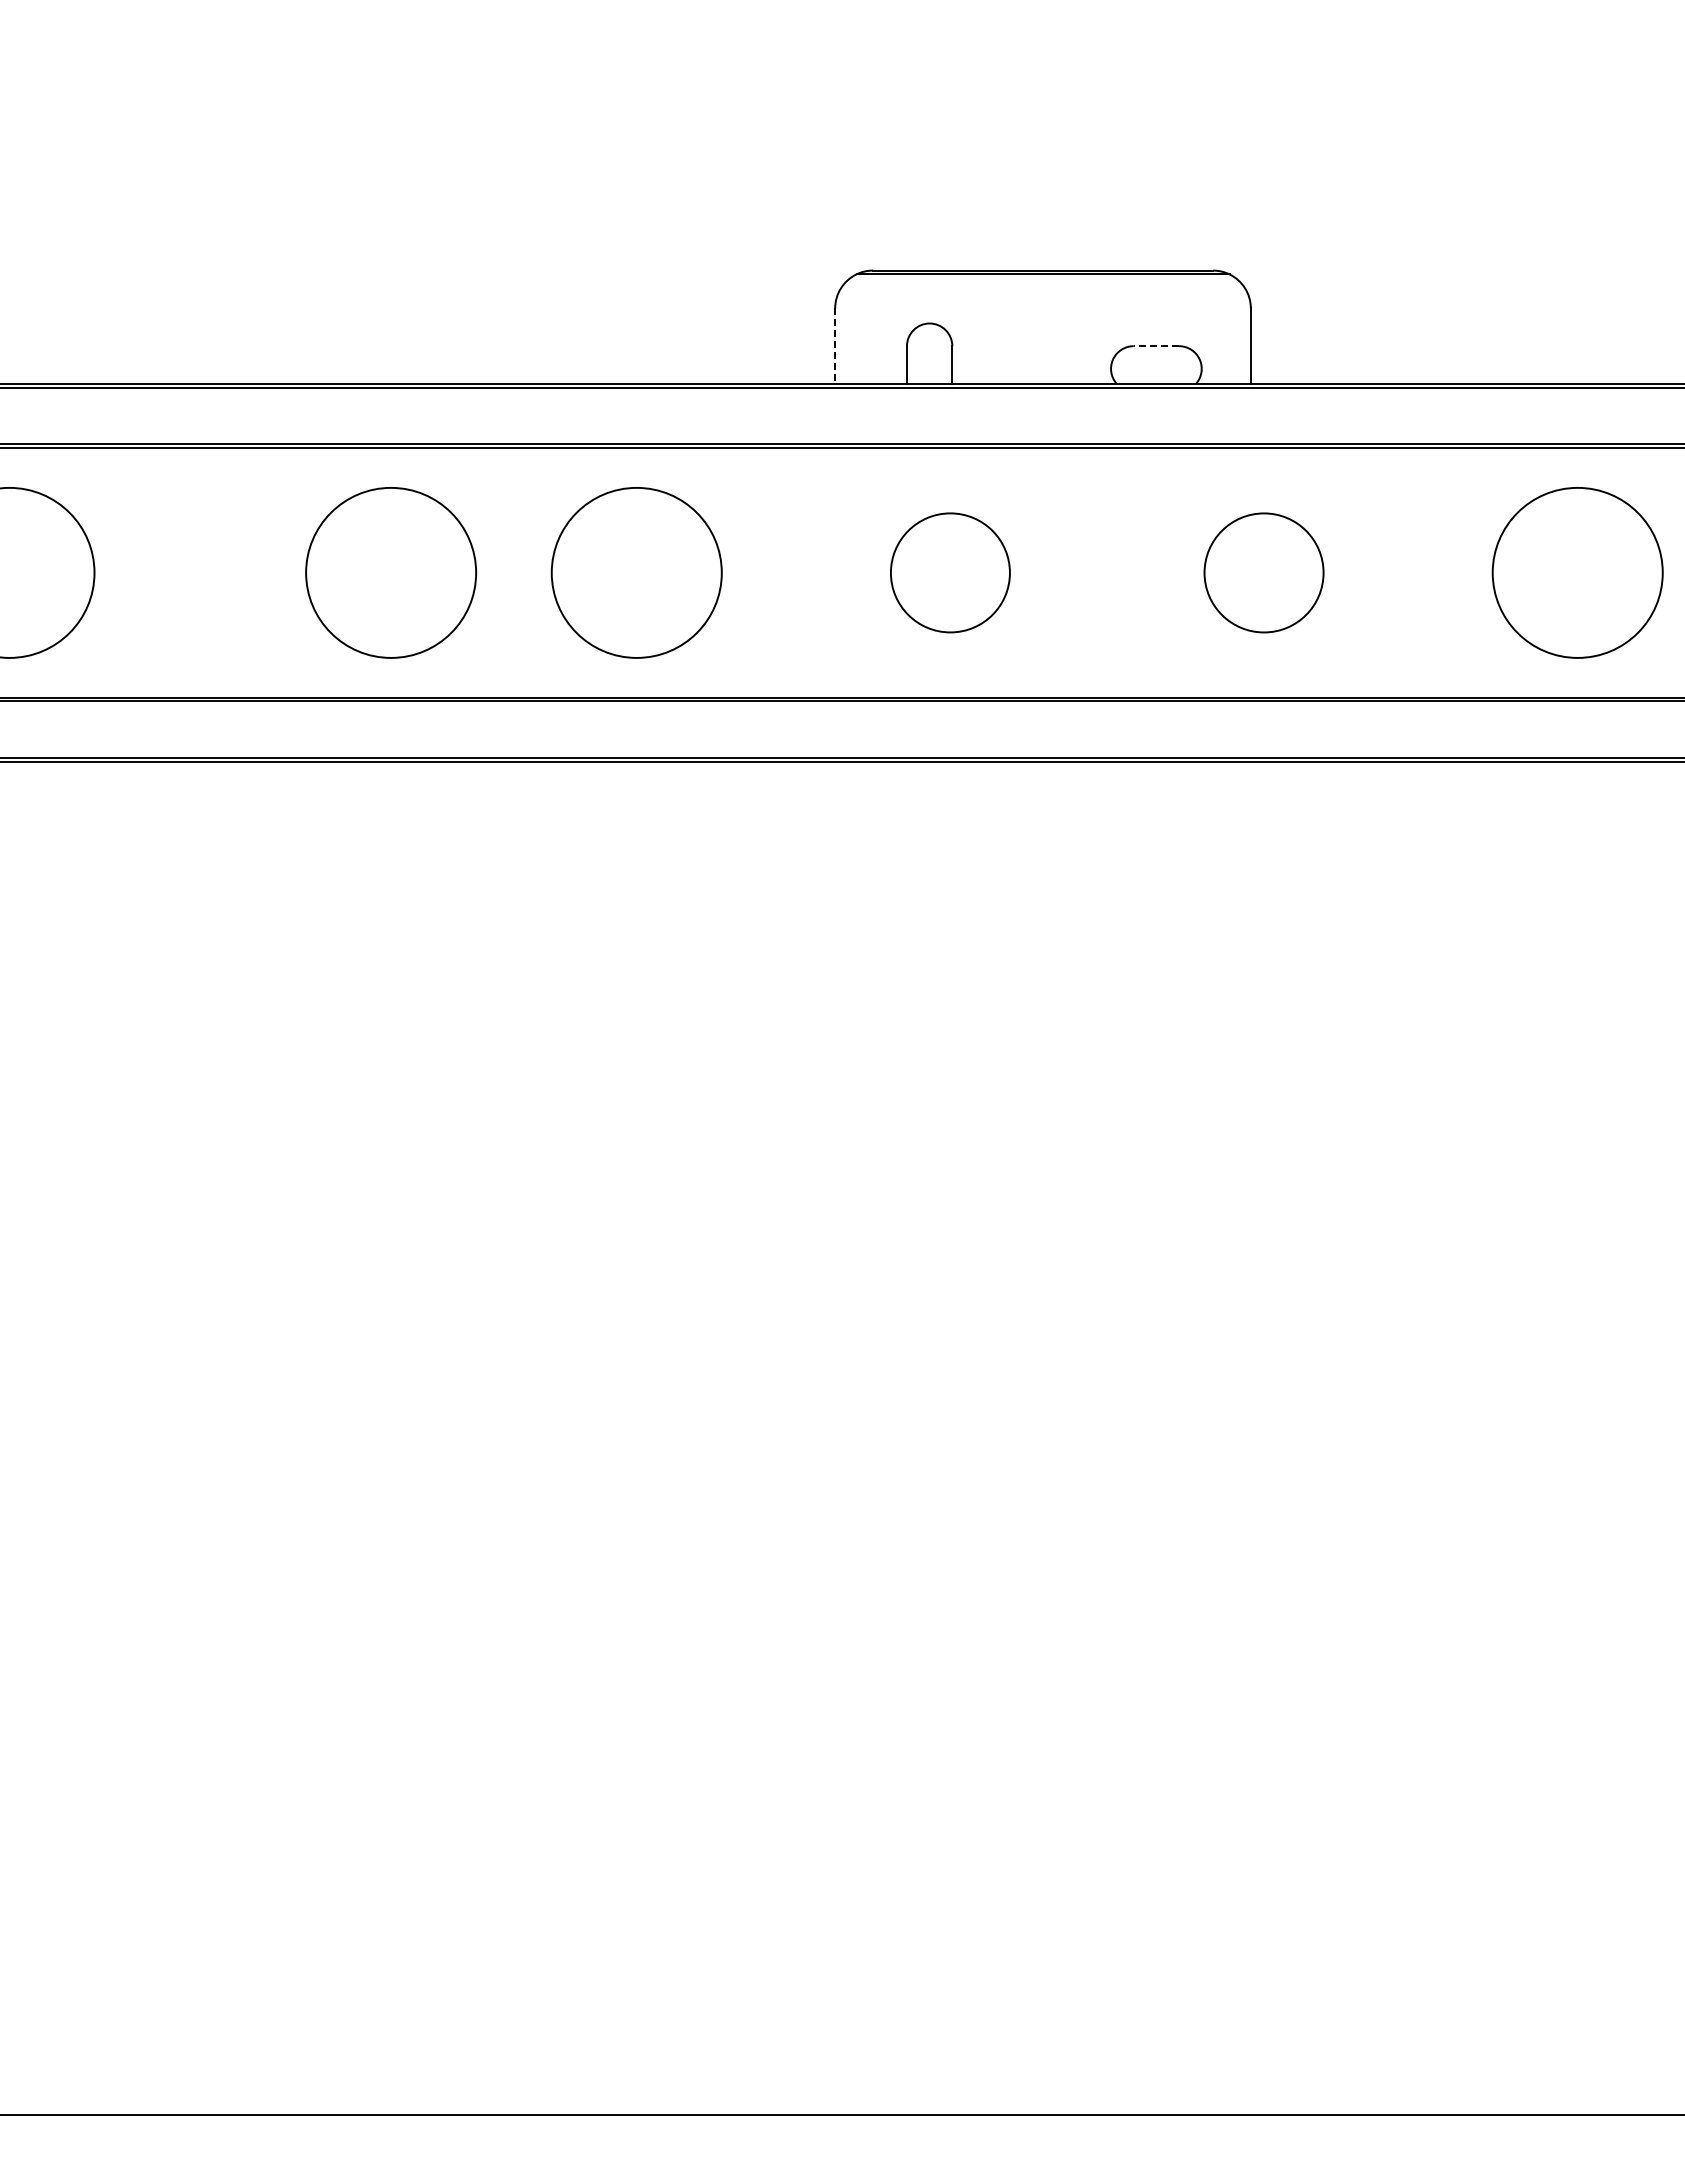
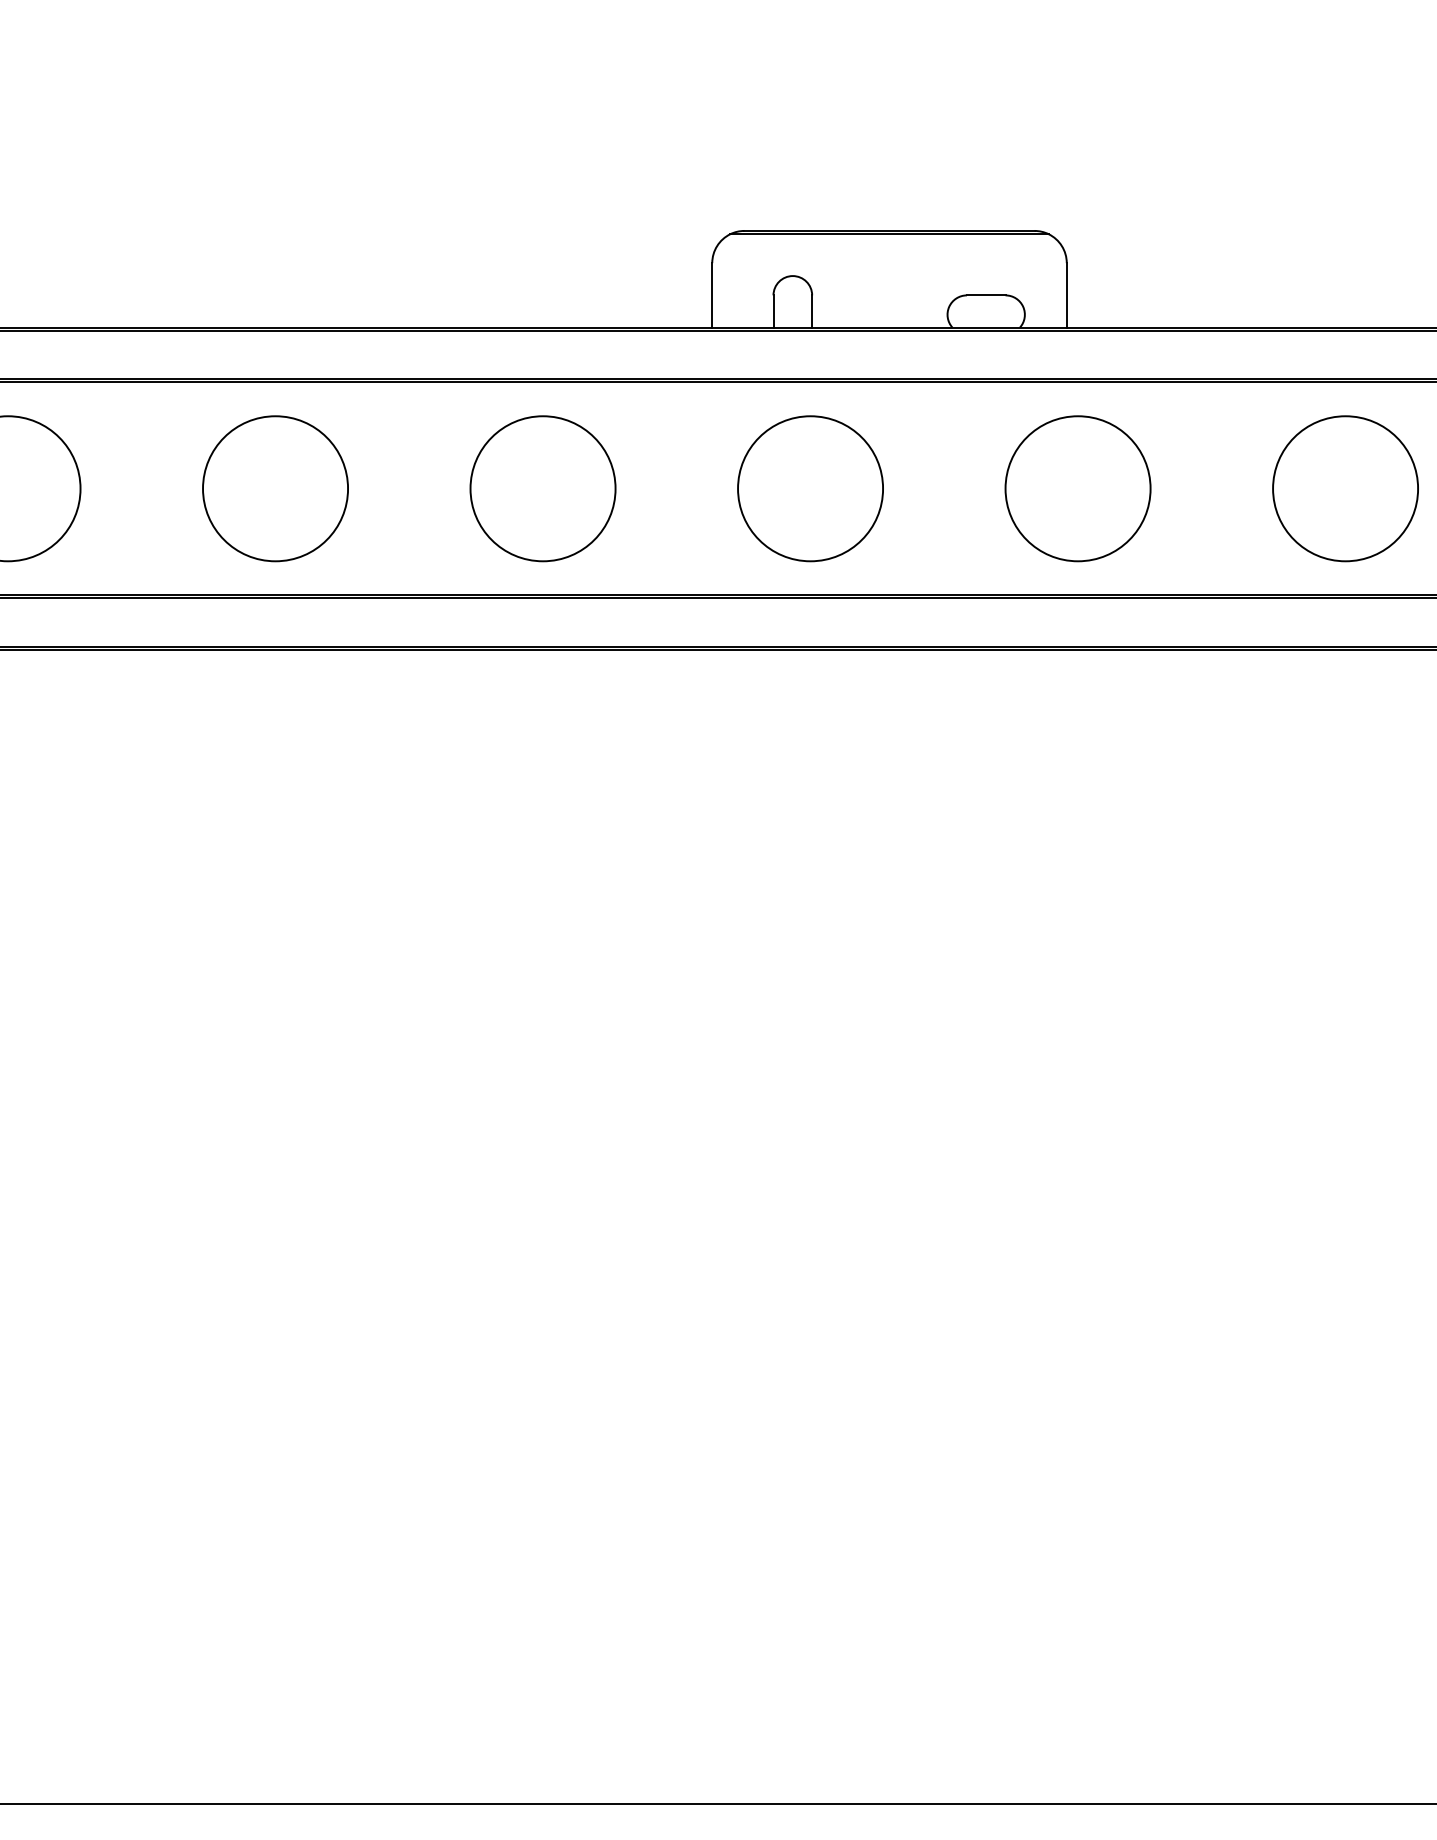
line: (835, 346) -> (712, 295), dashed -> solid
line: (1156, 346) -> (986, 295), dashed -> solid
circle: (391, 572) -> (275, 488), moved
circle: (950, 572) -> (810, 488), size x1.43
circle: (1263, 572) -> (1077, 488), size x1.43

